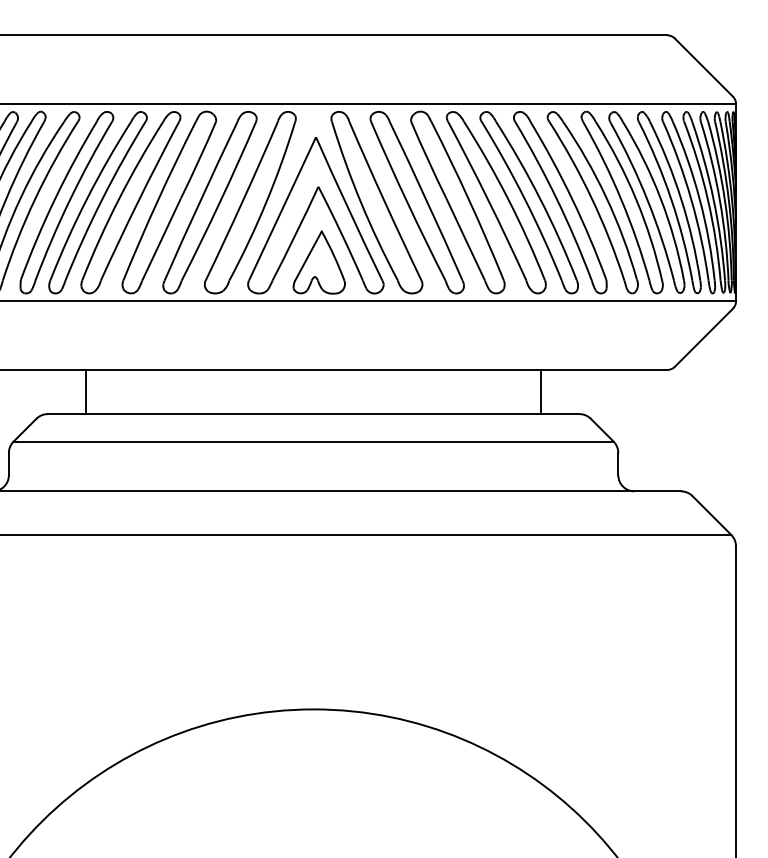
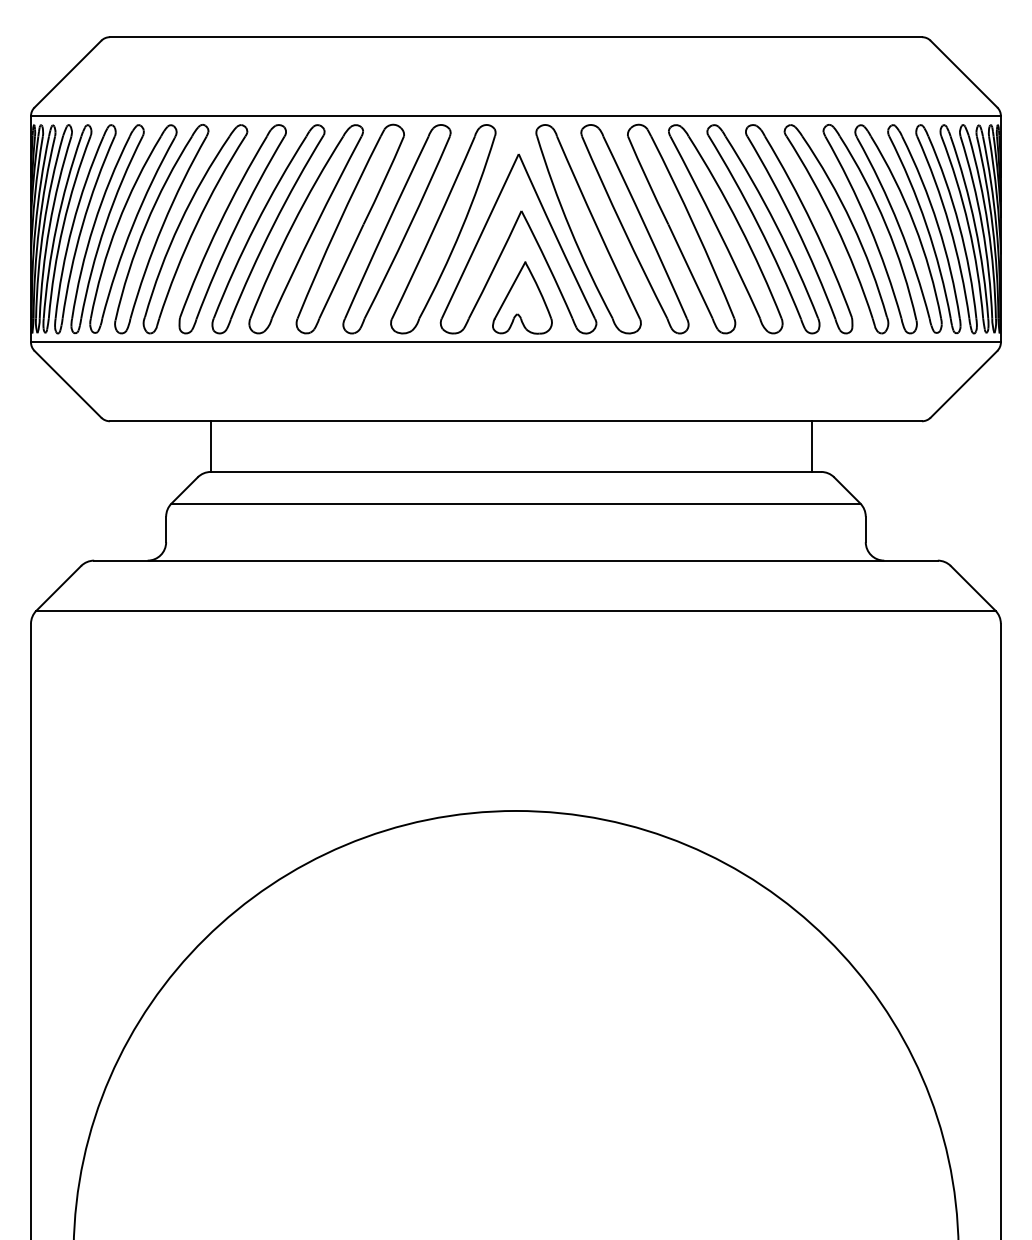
line: (86, 391) -> (211, 446), moved
line: (540, 391) -> (811, 446), moved

